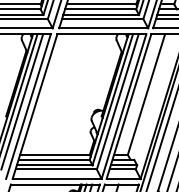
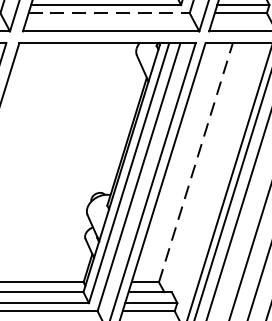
line: (102, 19) -> (108, 13), solid -> dashed
line: (146, 94) -> (195, 162), solid -> dashed

